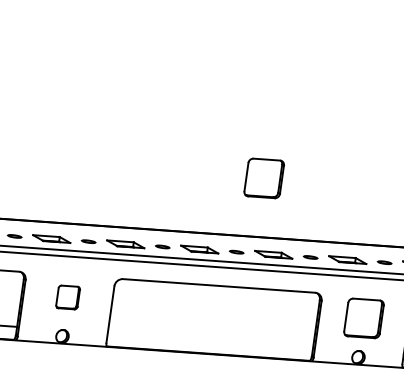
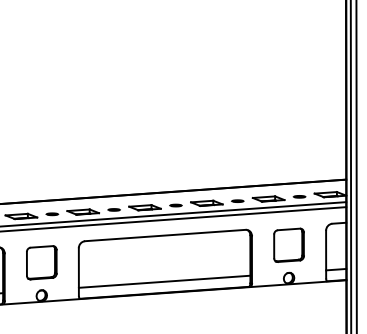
part: (263, 177) -> (189, 140), removed
part: (67, 296) -> (41, 262), size x1.67
line: (210, 340) -> (164, 281), added

